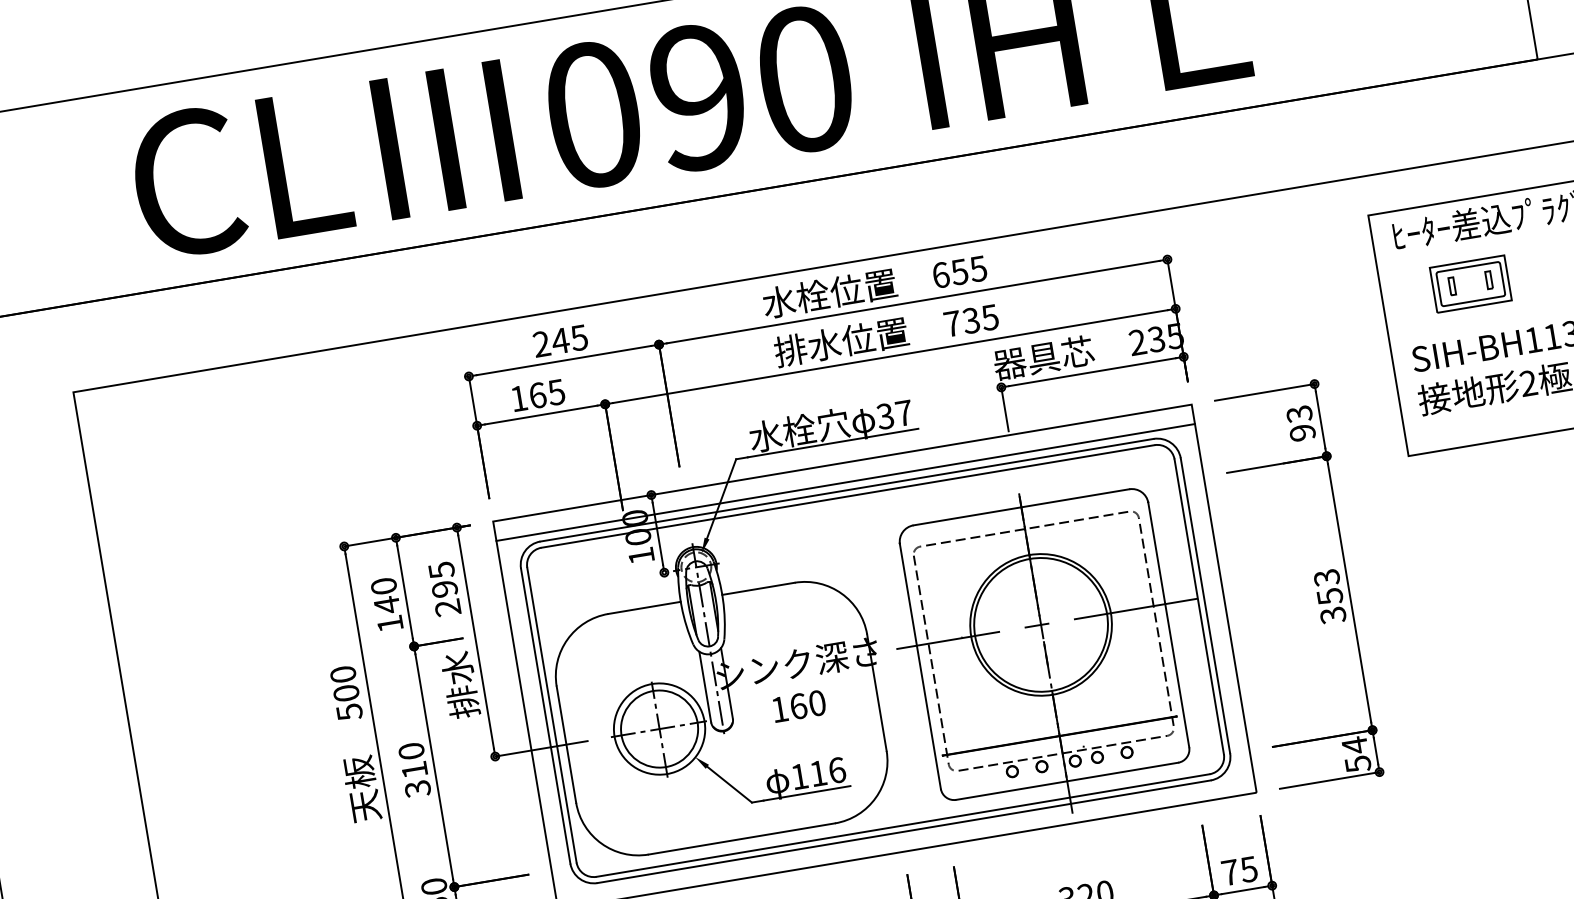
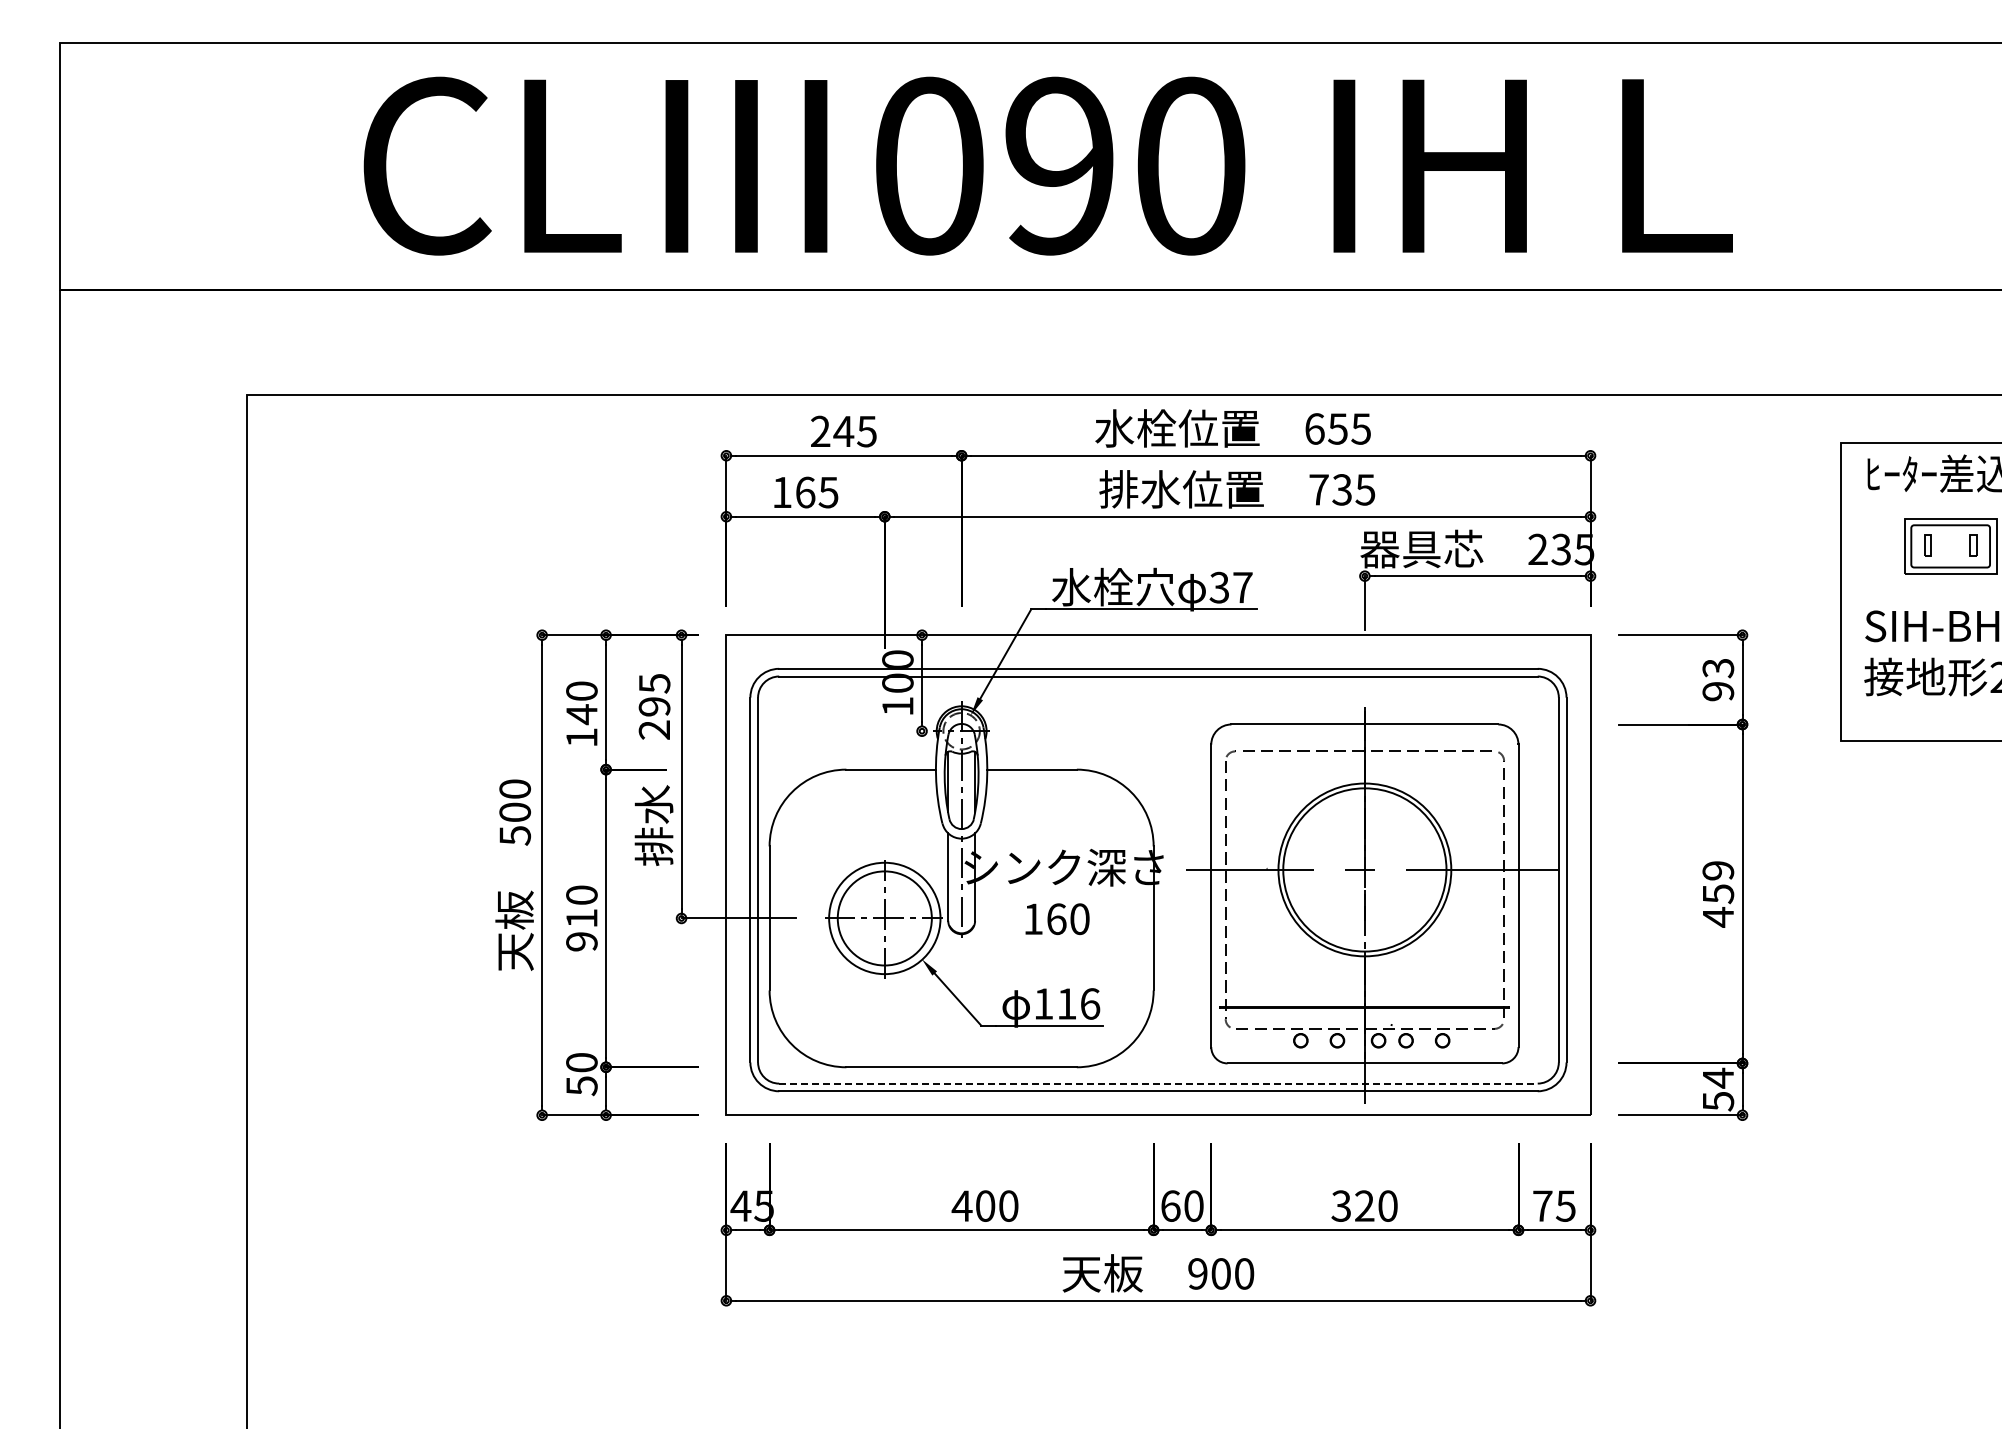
line: (845, 482) -> (1158, 659), removed
text: (1330, 596) -> (1718, 894), 353 -> 459
text: (417, 788) -> (581, 941), 310 -> 910
line: (903, 825) -> (1158, 1083), solid -> dashed

